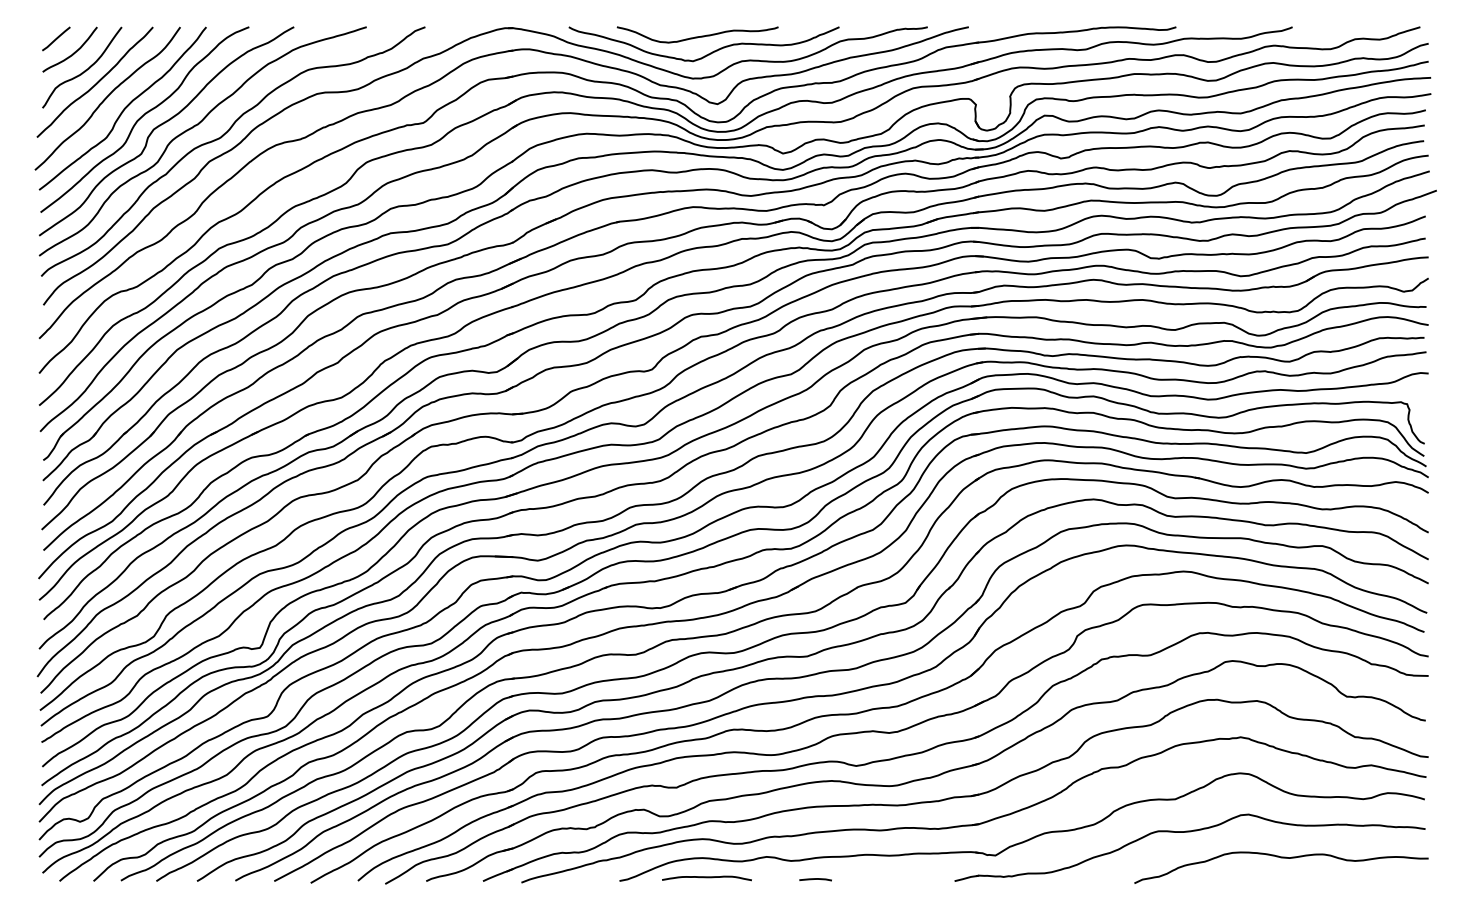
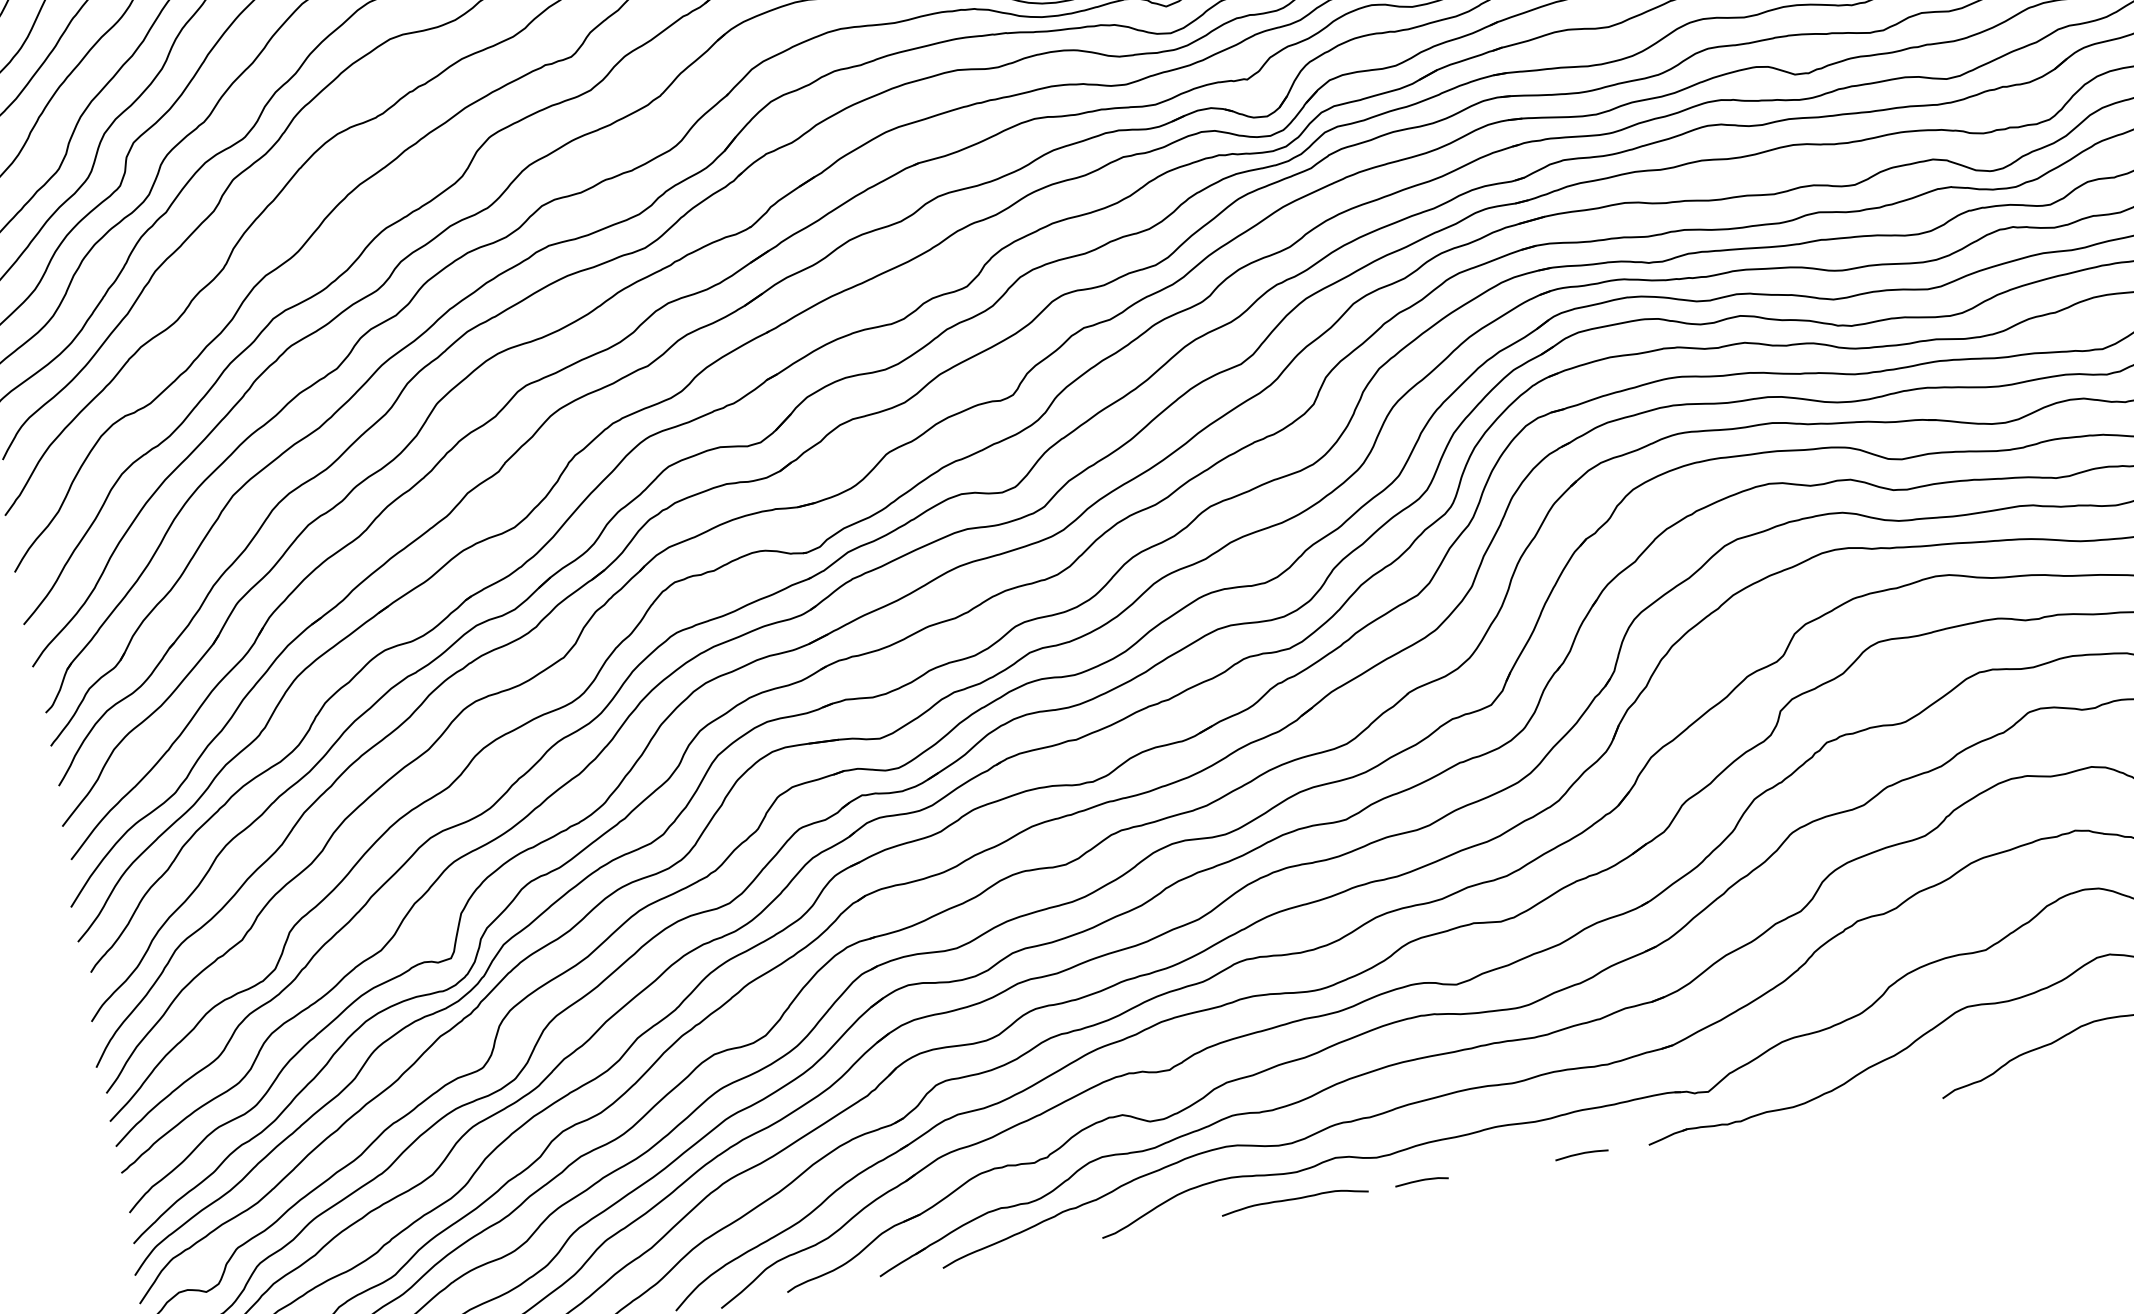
curve: (706, 878) -> (1294, 1201), moved
line: (913, 879) -> (1581, 1153), added

